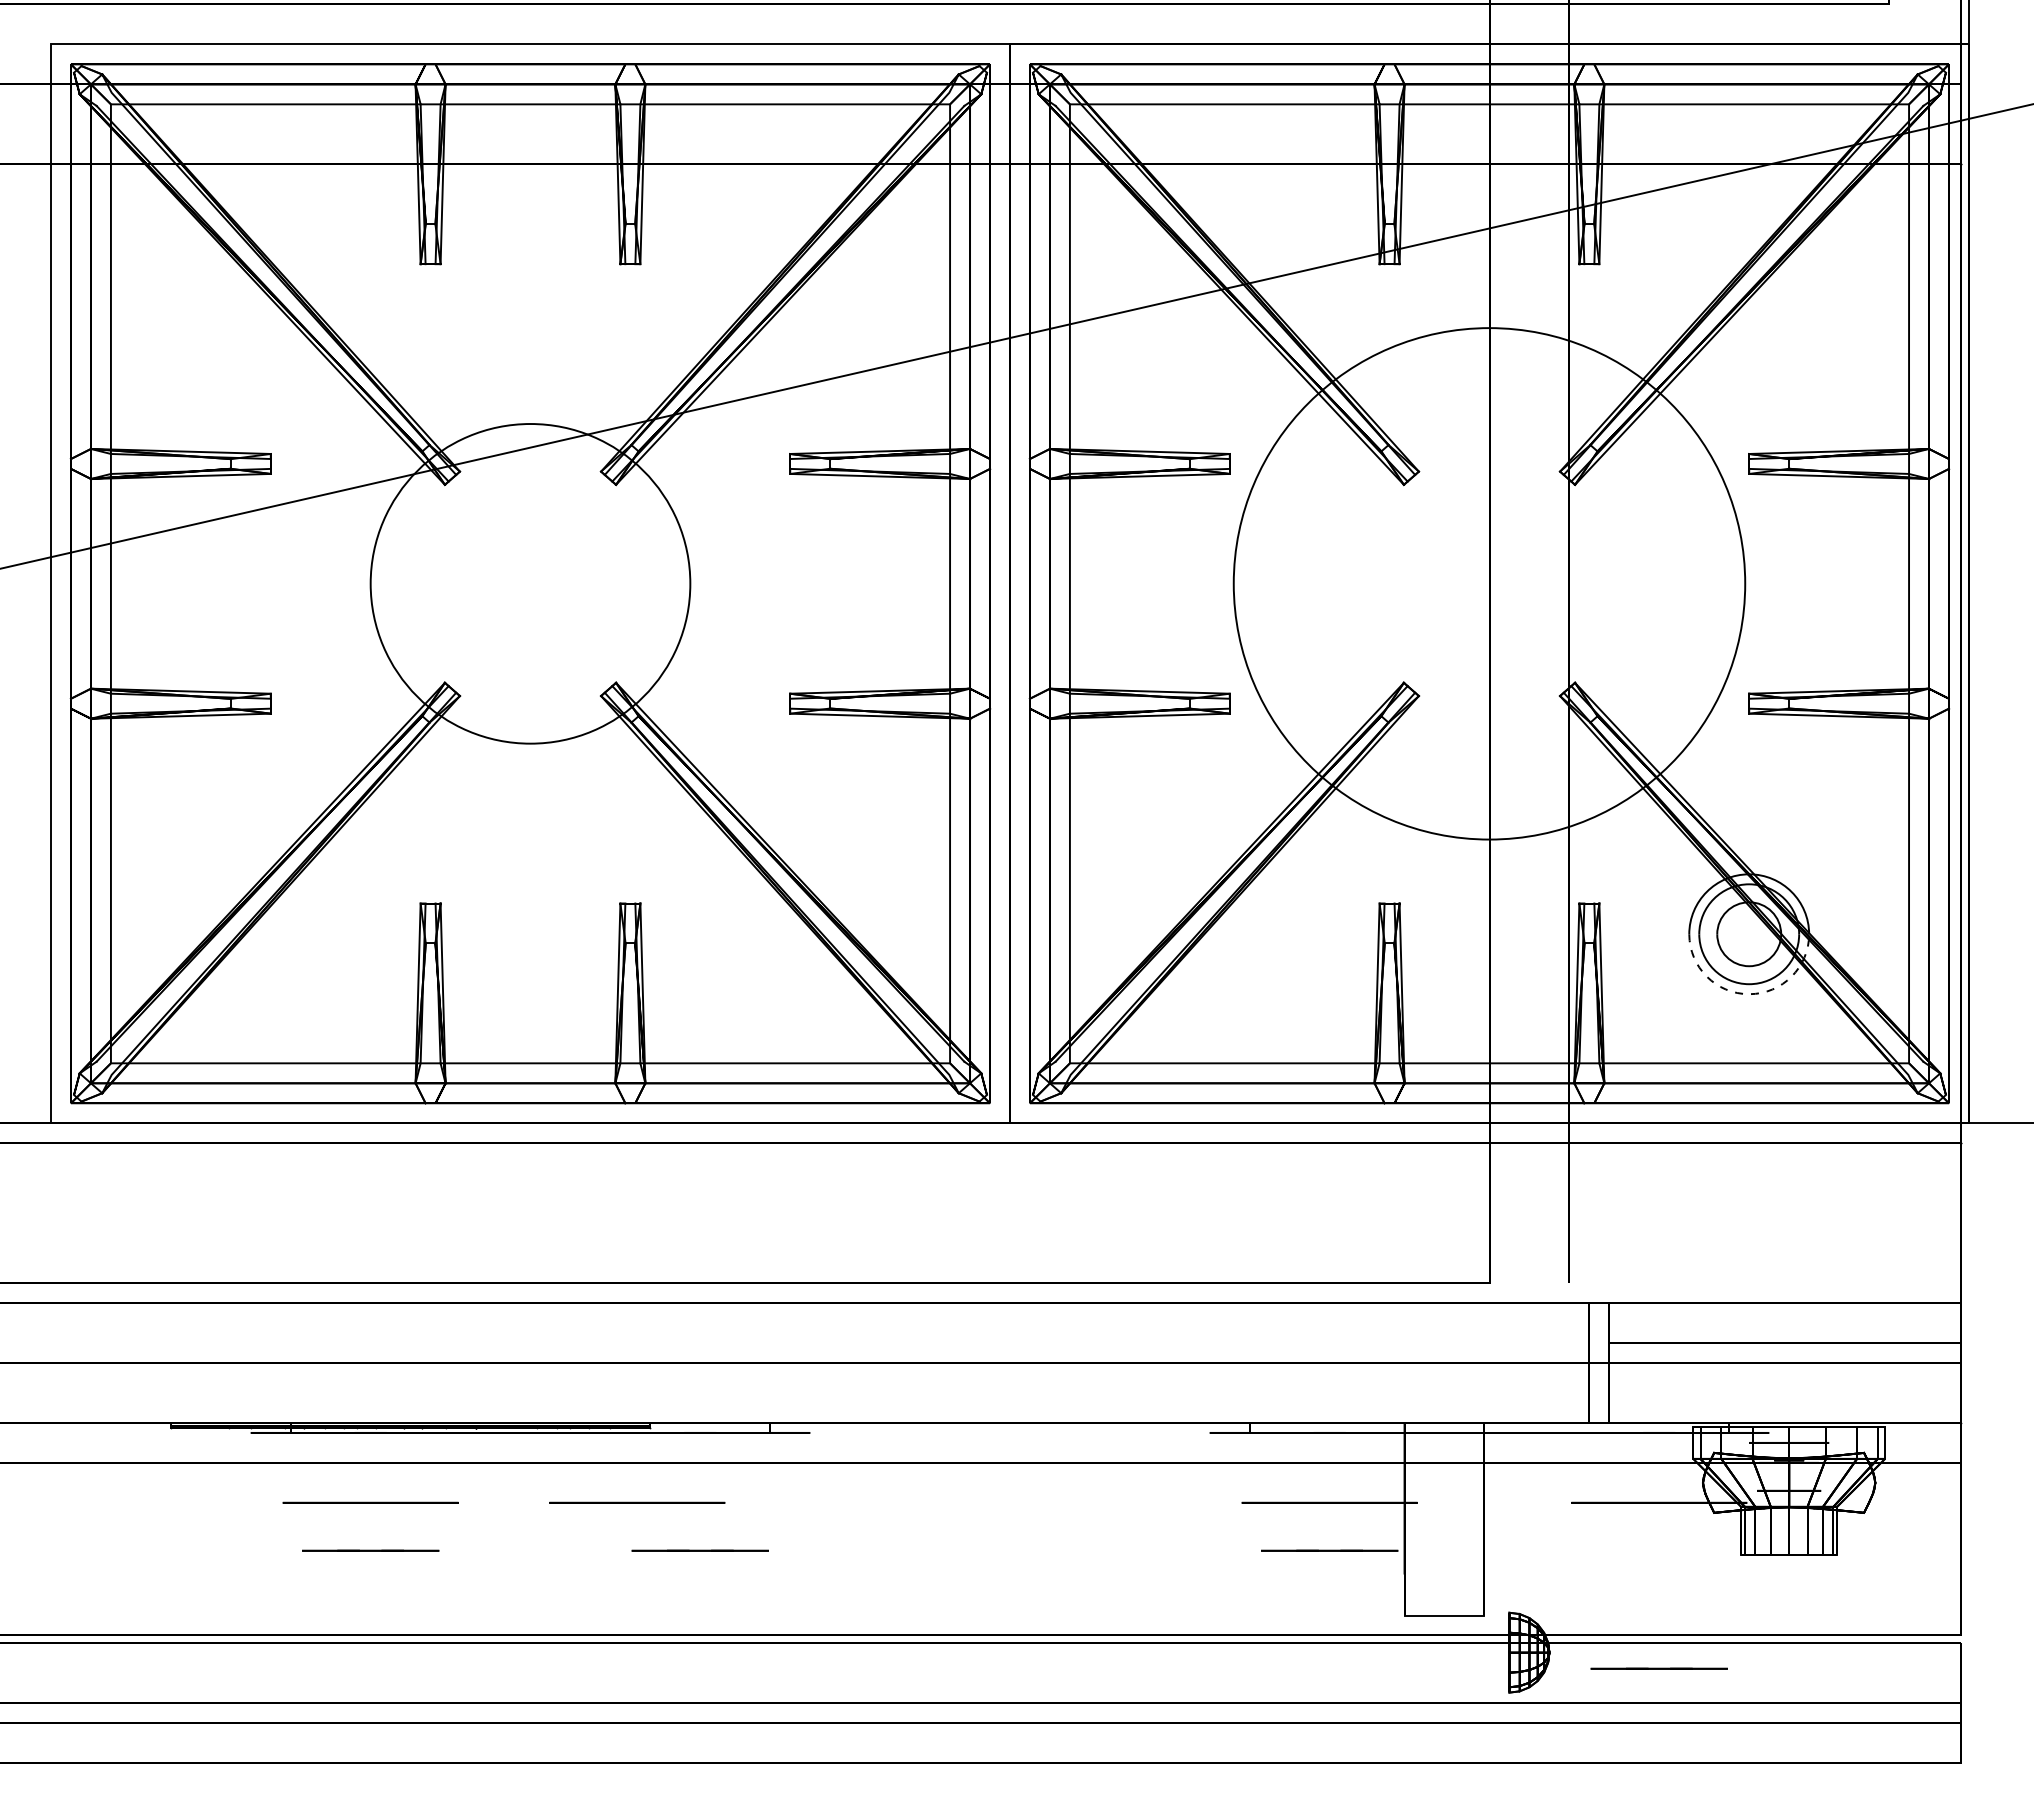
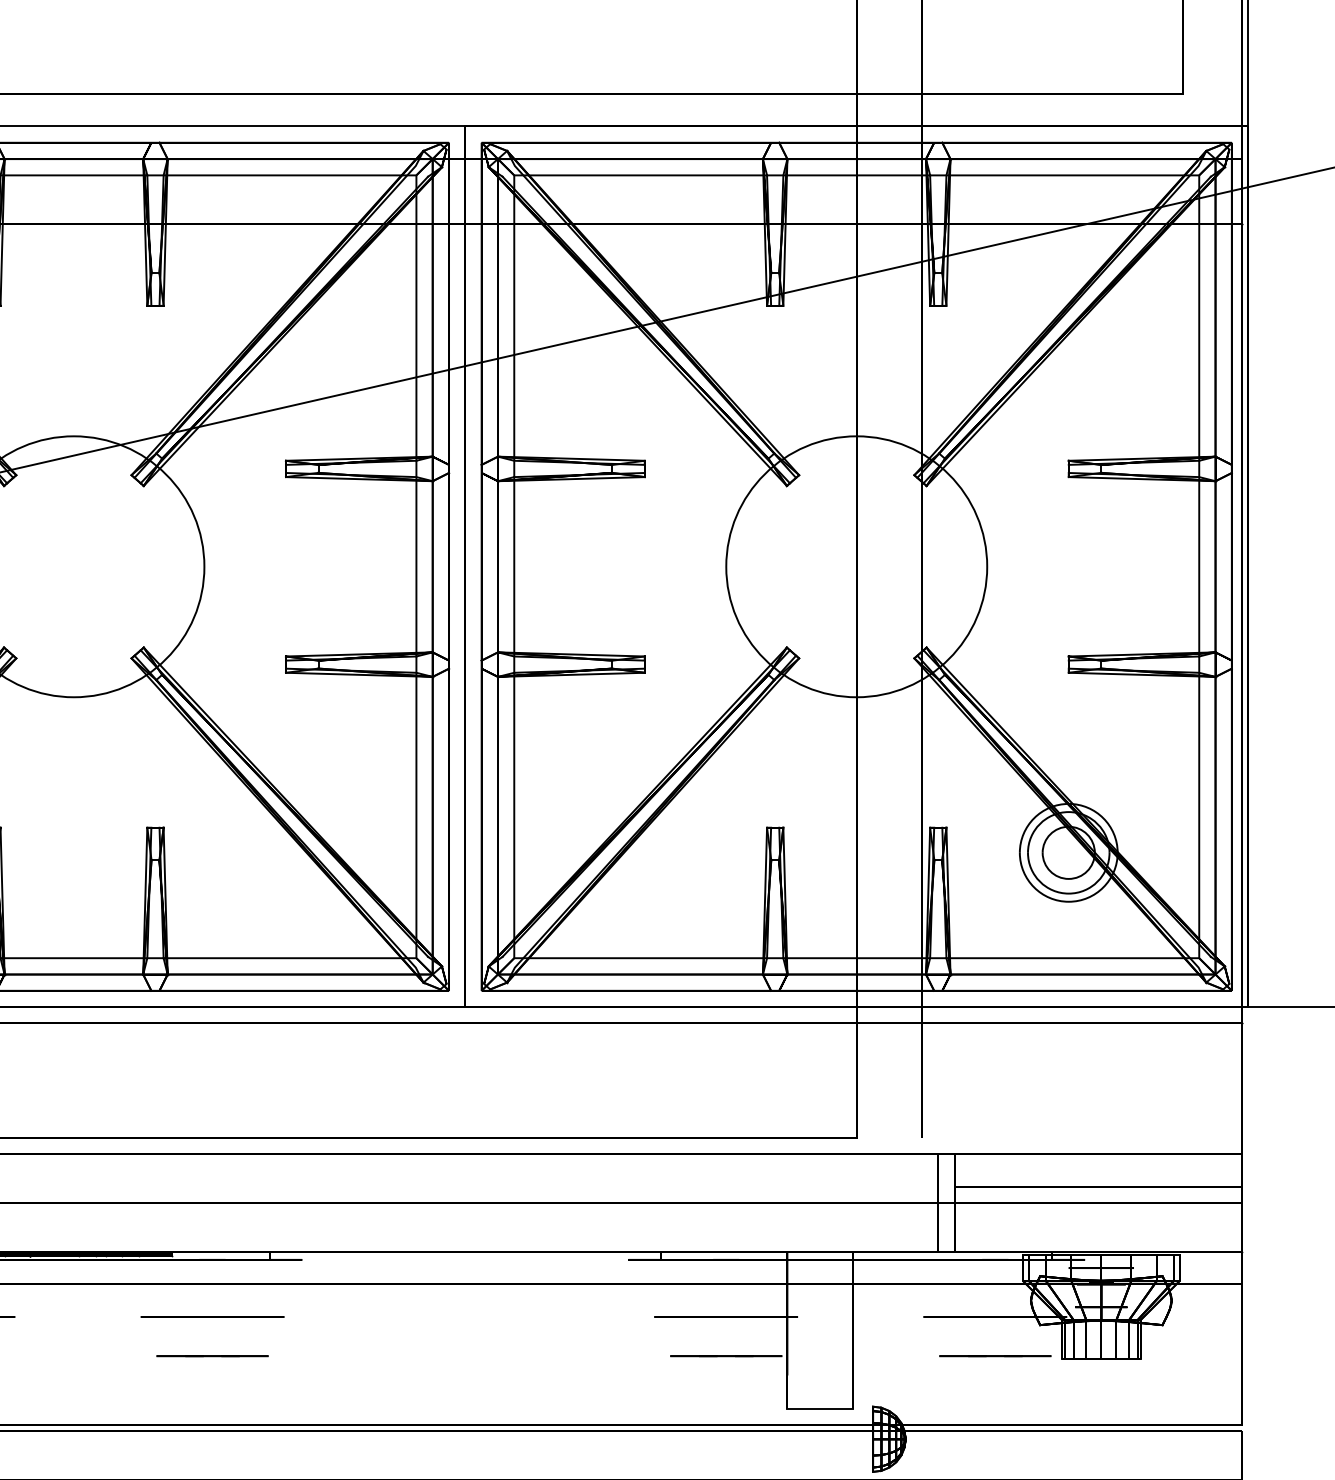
circle: (1489, 583) -> (856, 566), size x0.62
arc: (1749, 994) -> (1068, 902), dashed -> solid
circle: (637, 1502) -> (212, 1316), moved
line: (1658, 1668) -> (994, 1355), moved

